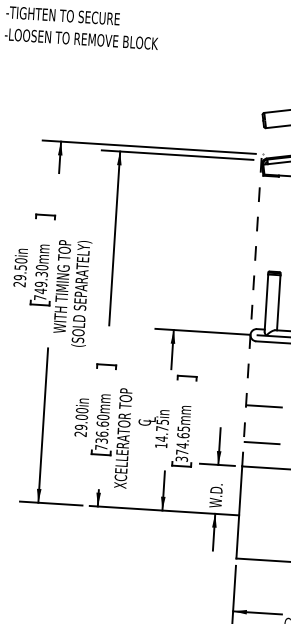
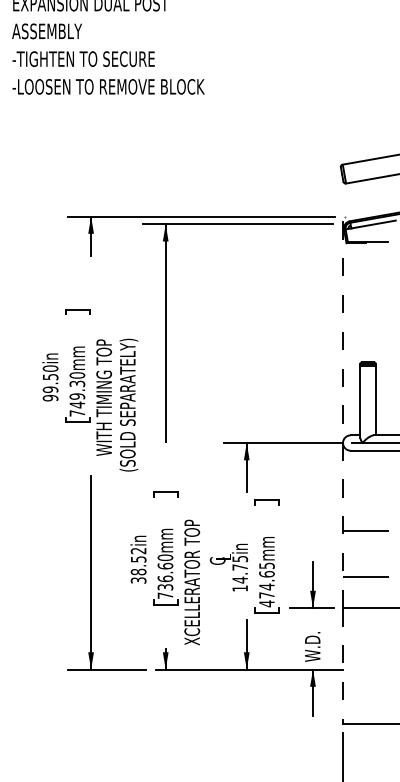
text: (19, 283) -> (50, 397), 29.50in -> 99.50in
text: (81, 422) -> (138, 565), 29.00in -> 38.52in
text: (181, 458) -> (266, 603), 374.65mm -> 474.65mm
line: (238, 512) -> (342, 665), solid -> dashed

